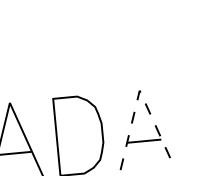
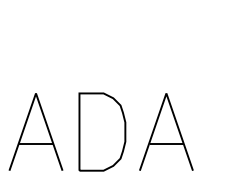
line: (139, 90) -> (166, 93), dashed -> solid

